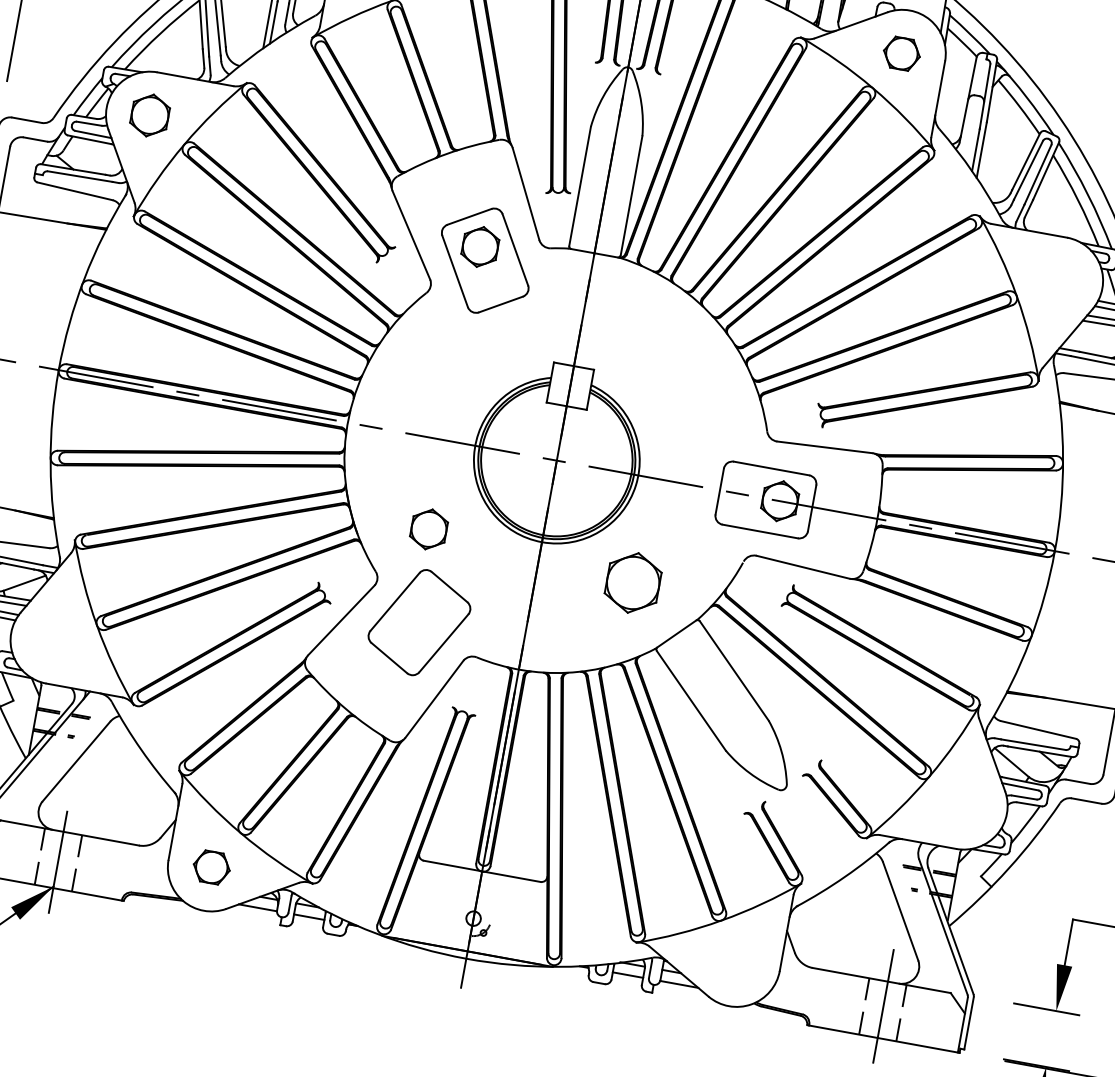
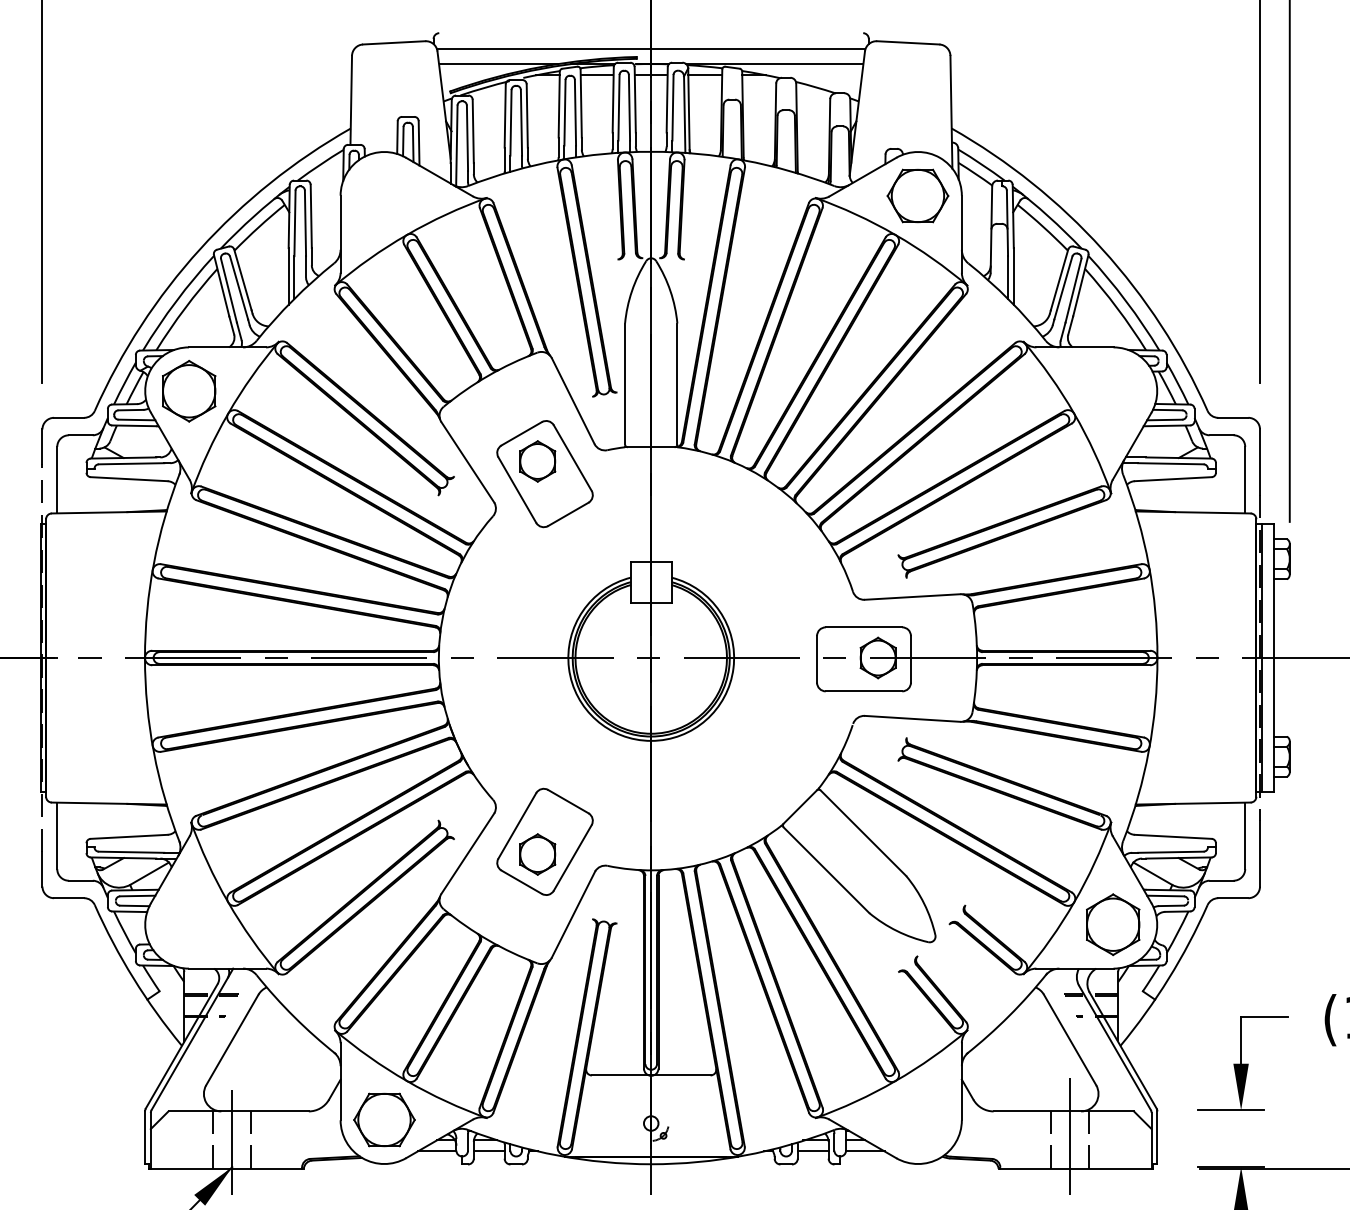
part: (901, 53) -> (917, 195), size x1.67
part: (150, 114) -> (189, 390), size x1.43
part: (428, 529) -> (537, 854), moved
part: (633, 582) -> (1113, 924), moved
part: (211, 867) -> (384, 1119), size x1.67

